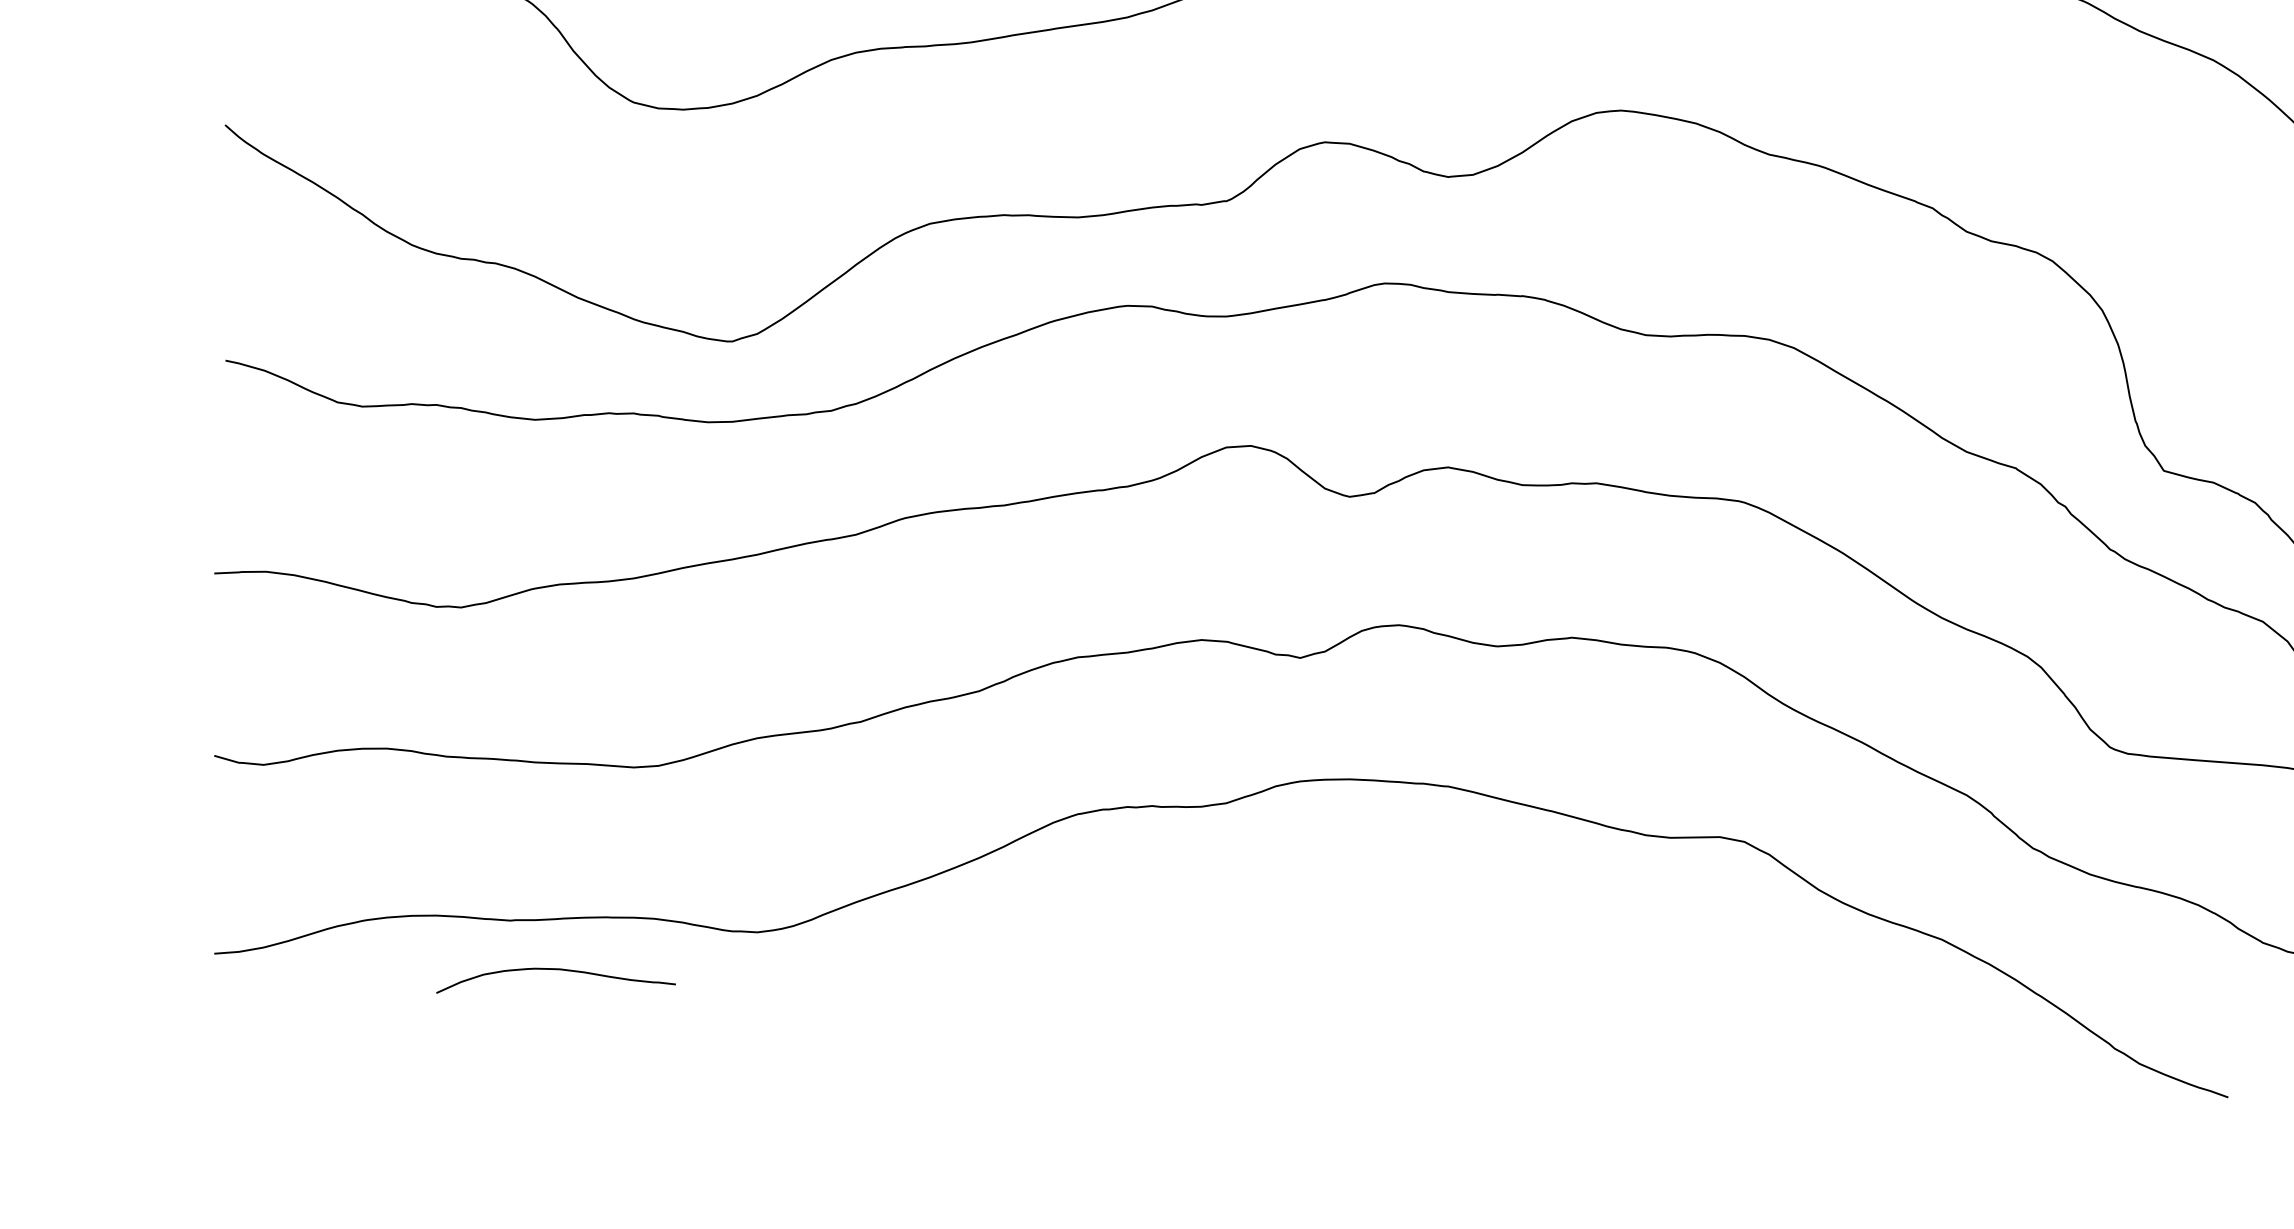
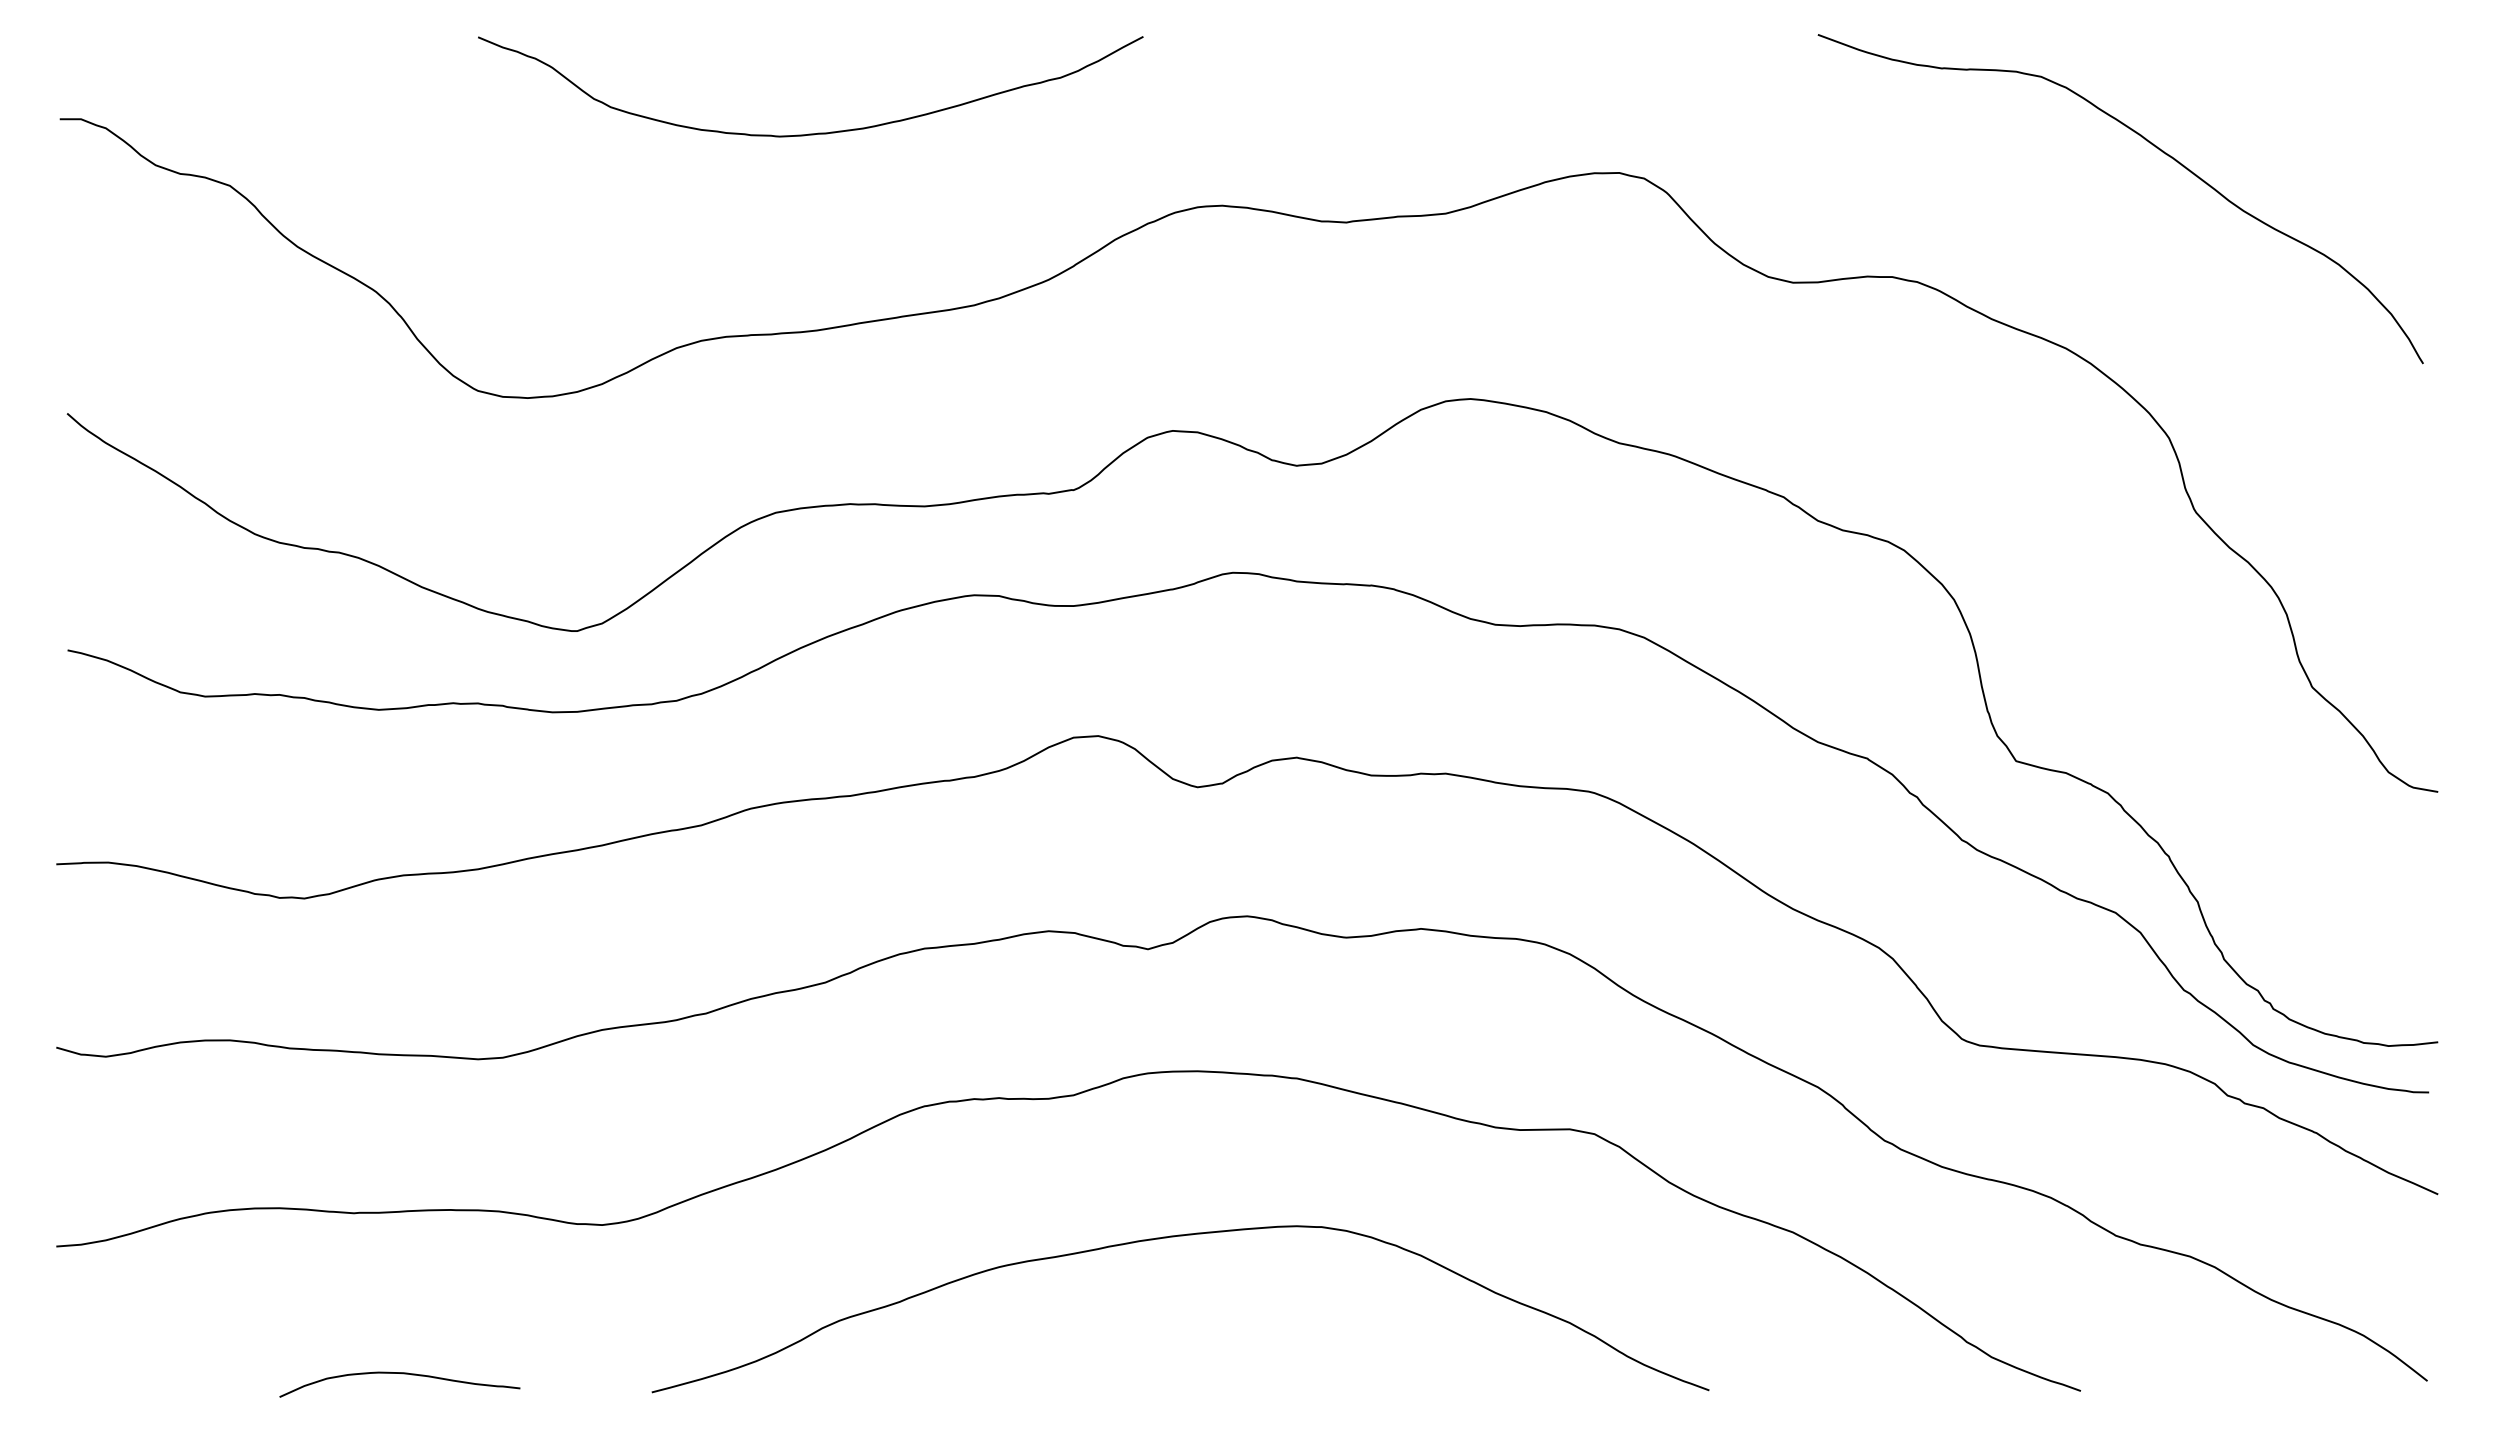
curve: (1326, 944) -> (1174, 1237), added
curve: (558, 970) -> (402, 1374), moved

